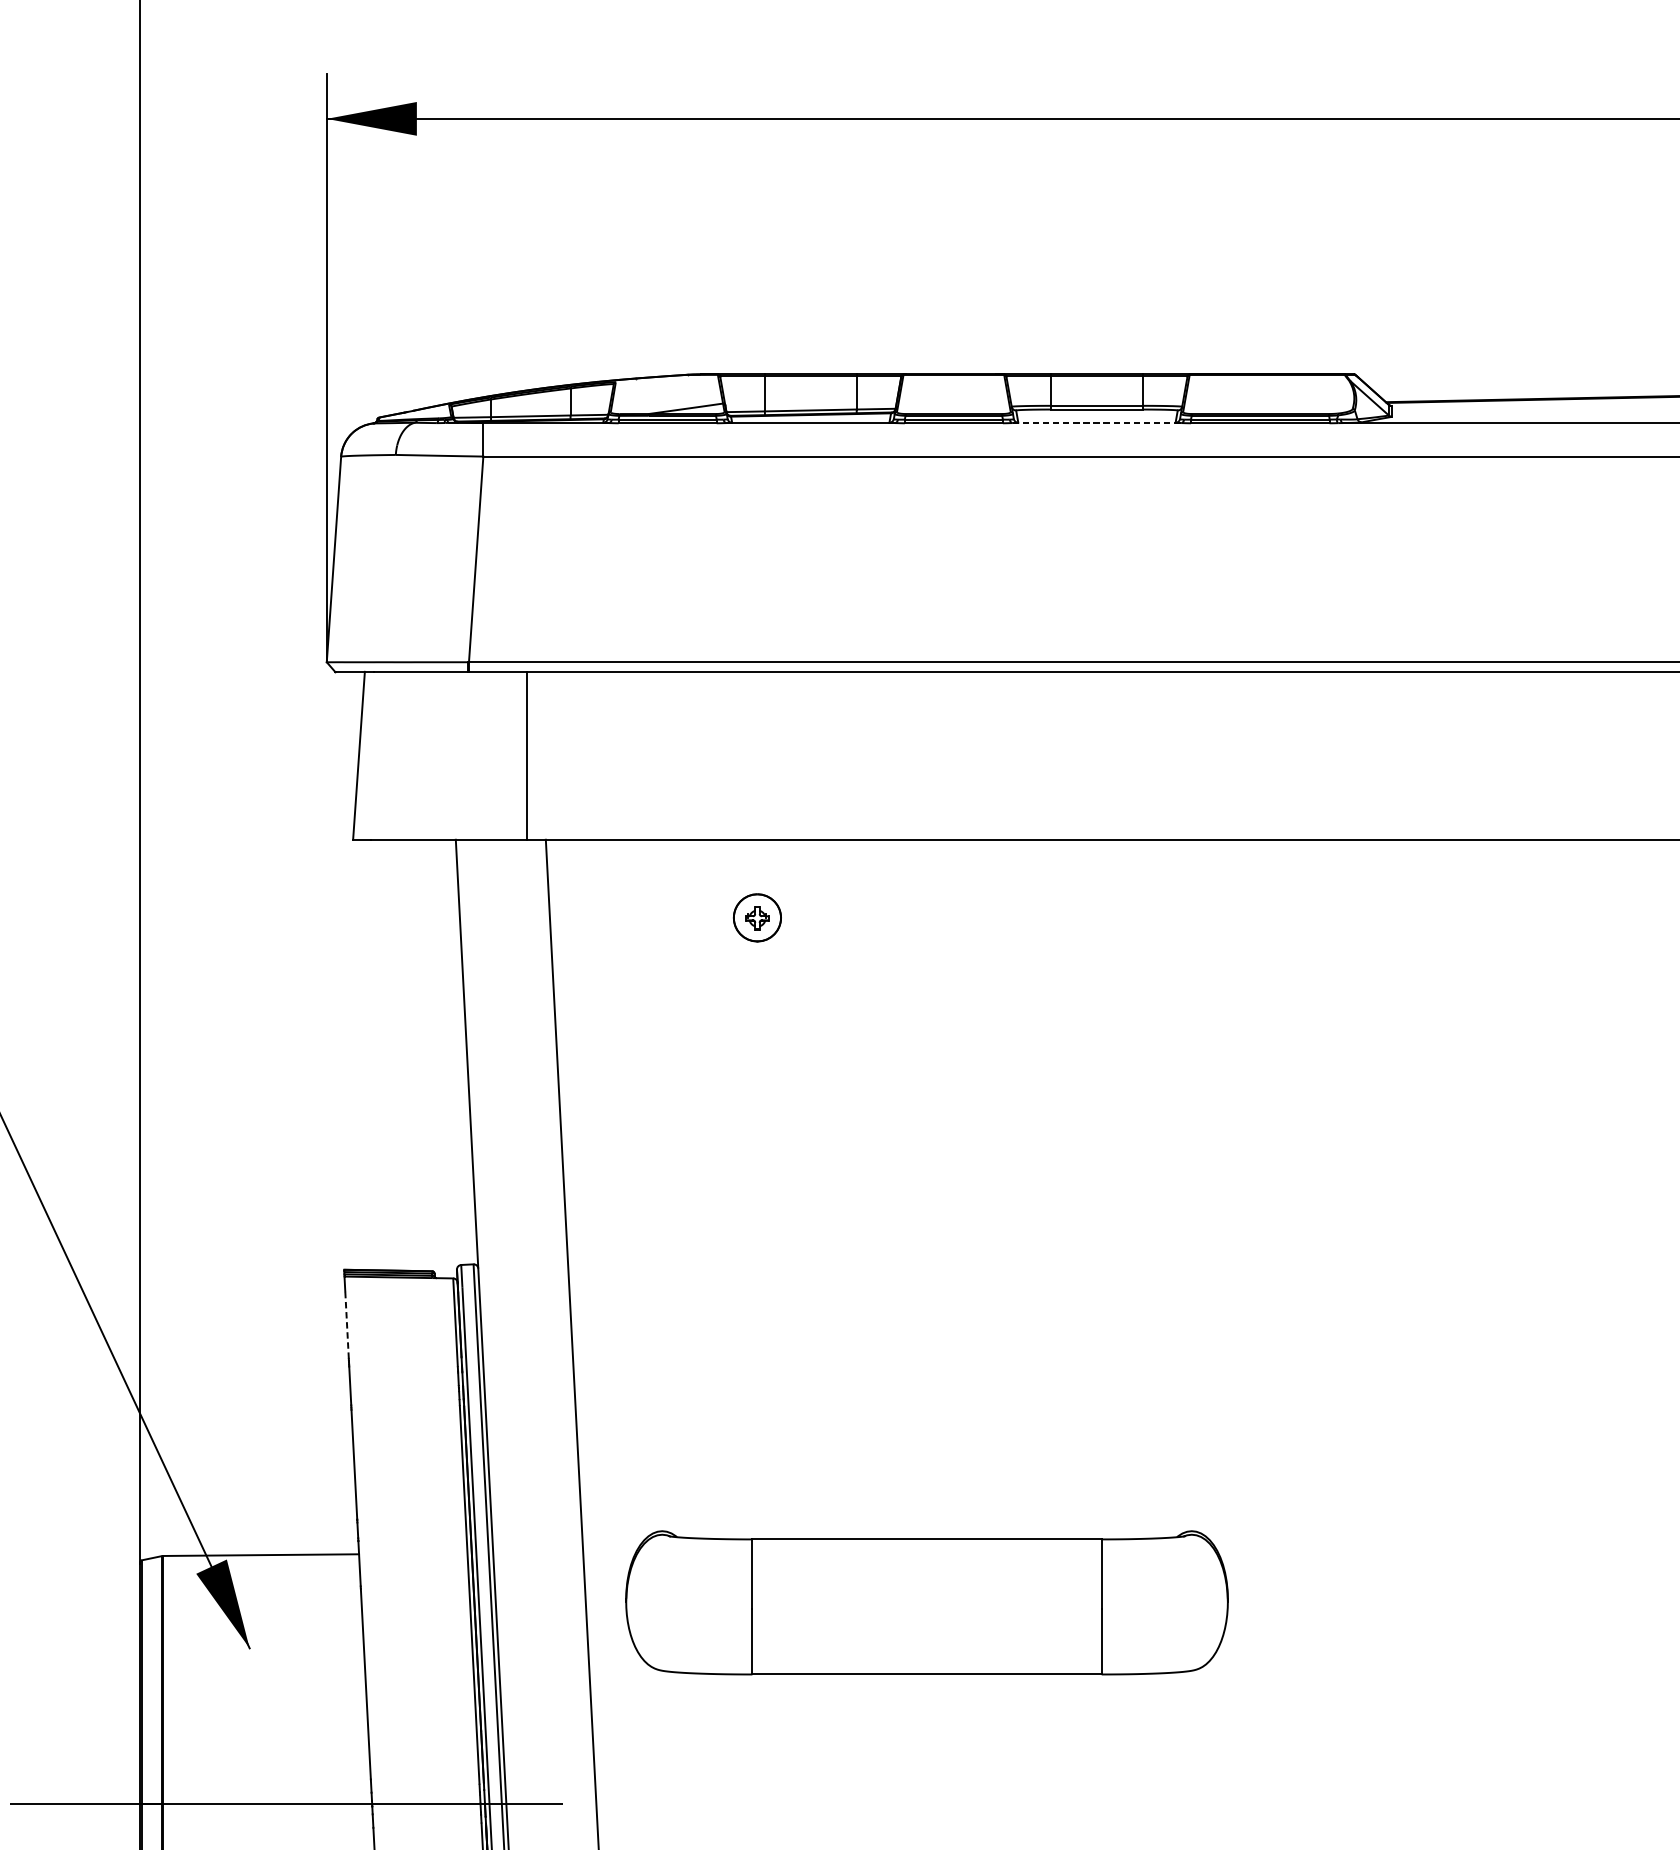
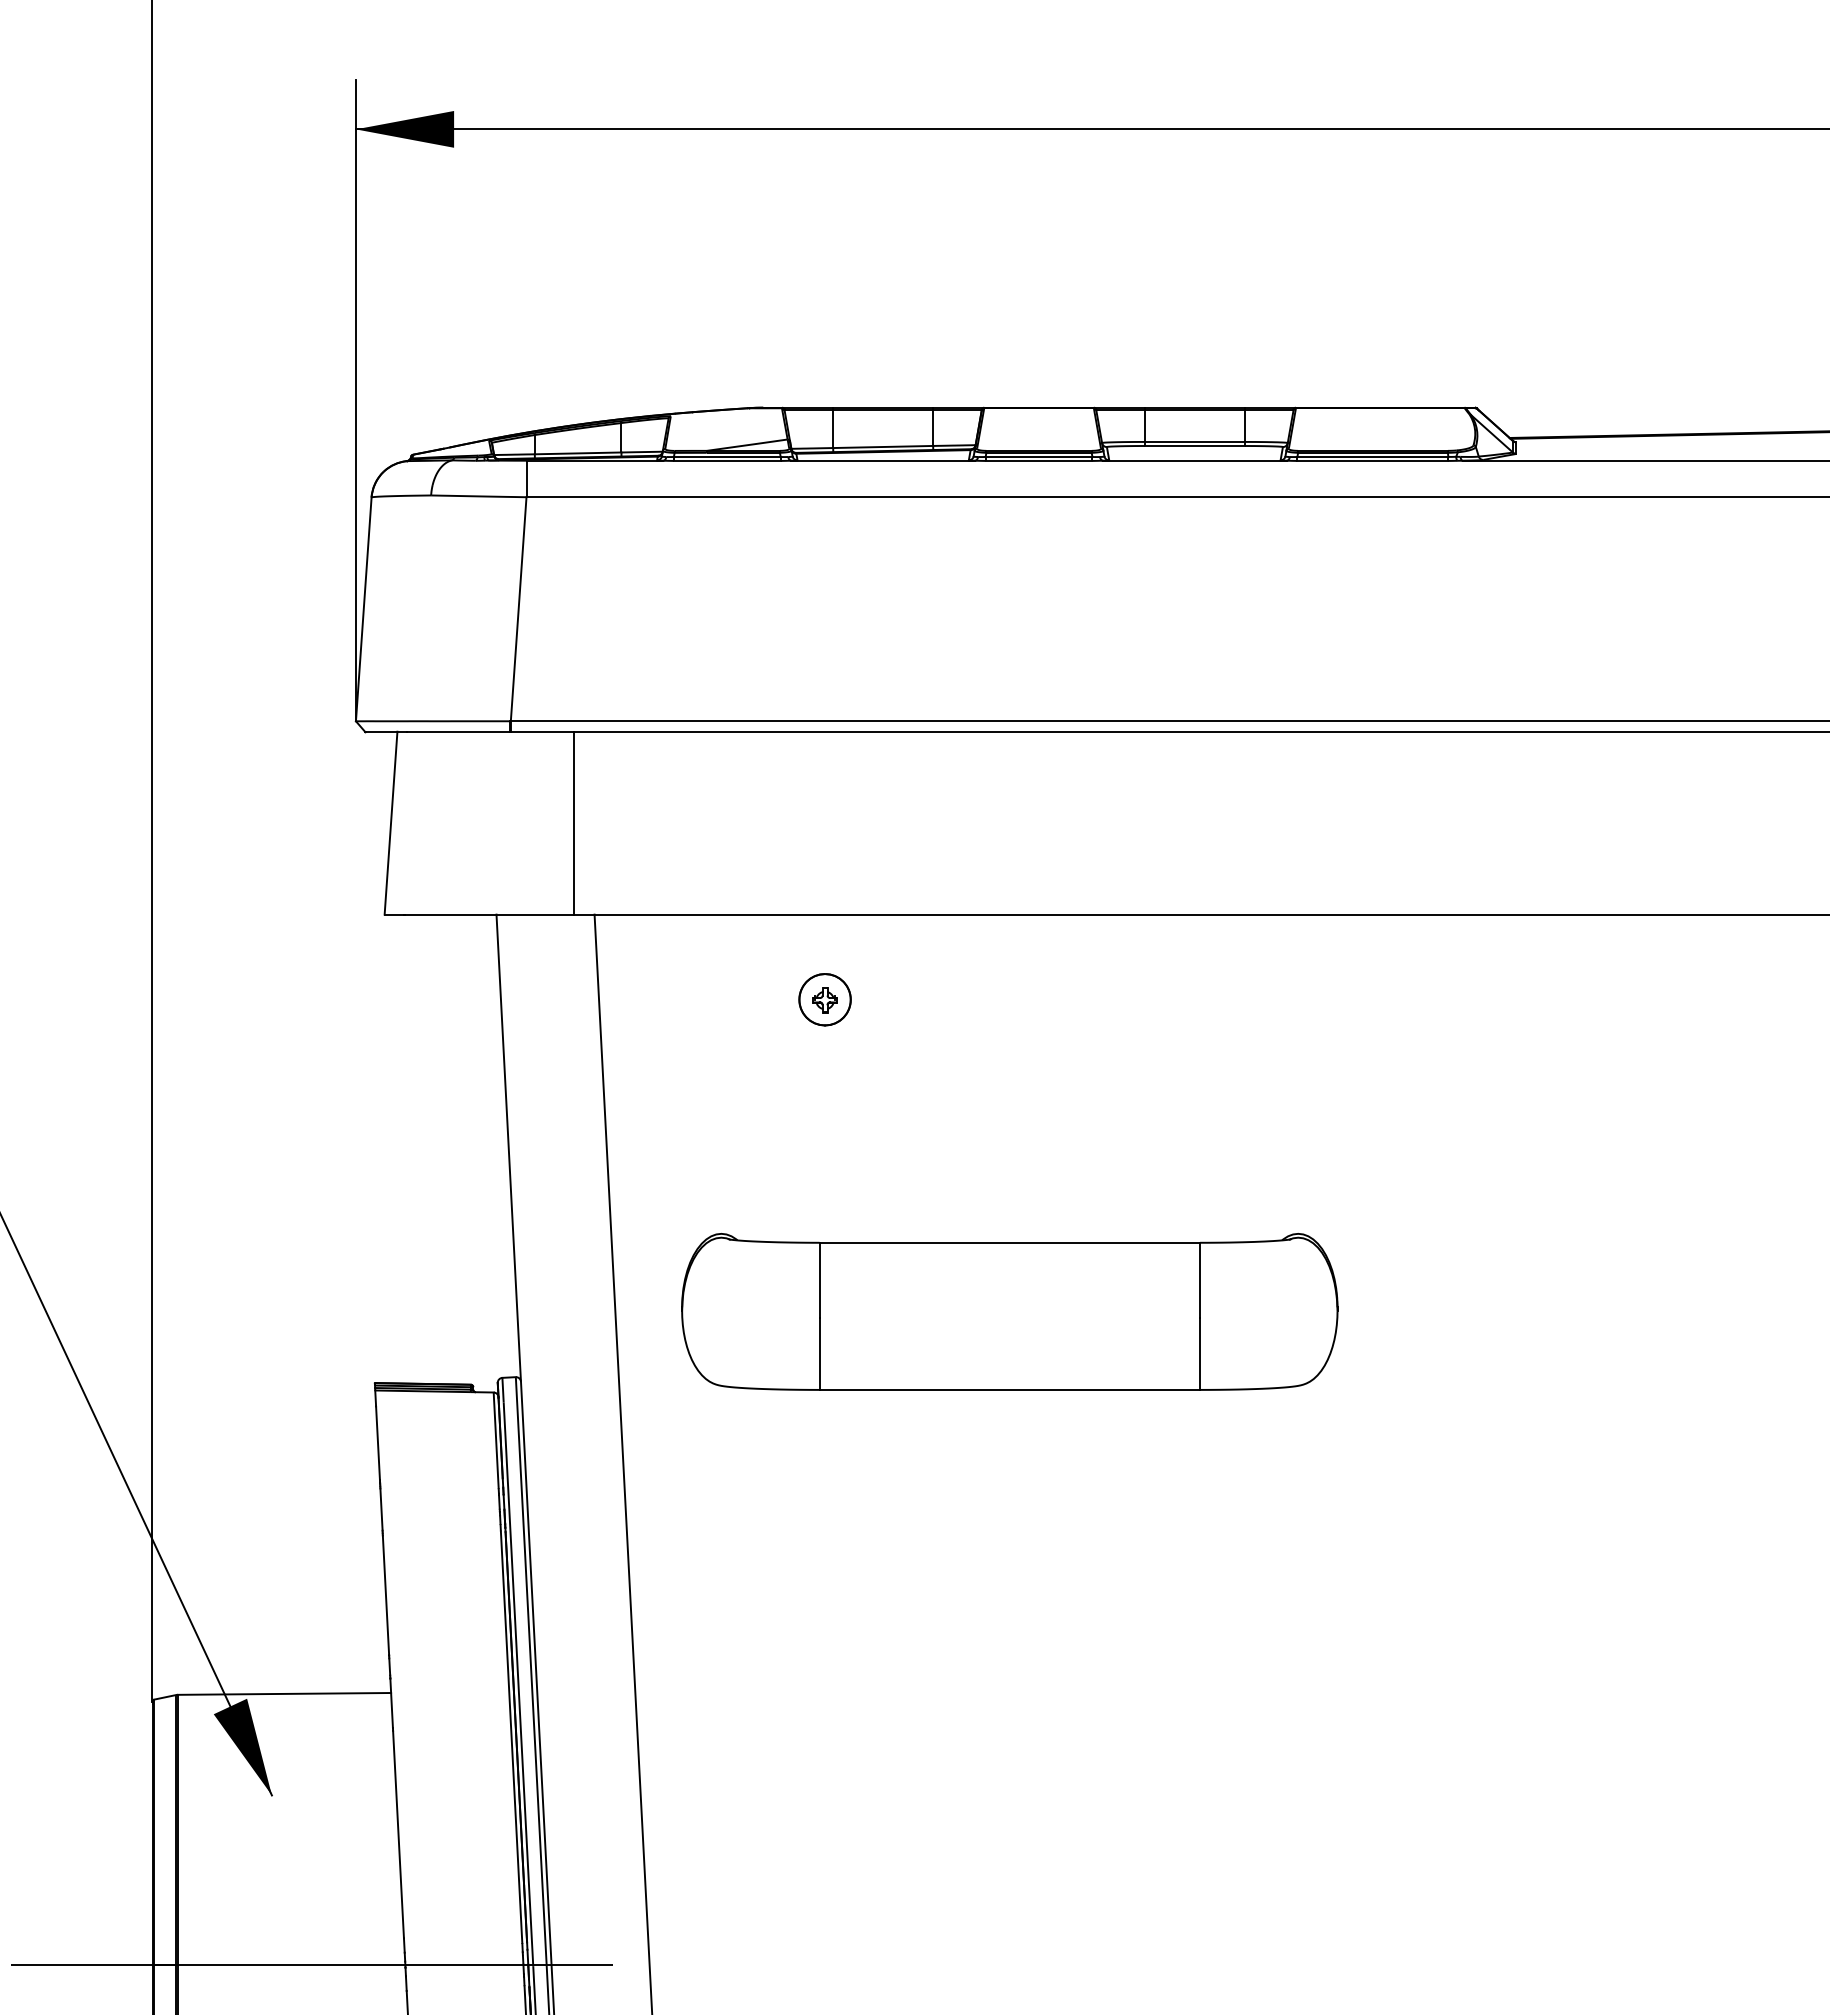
line: (1096, 422) -> (1194, 460), dashed -> solid
line: (347, 1325) -> (378, 1443), dashed -> solid
part: (926, 1602) -> (1009, 1311), moved

